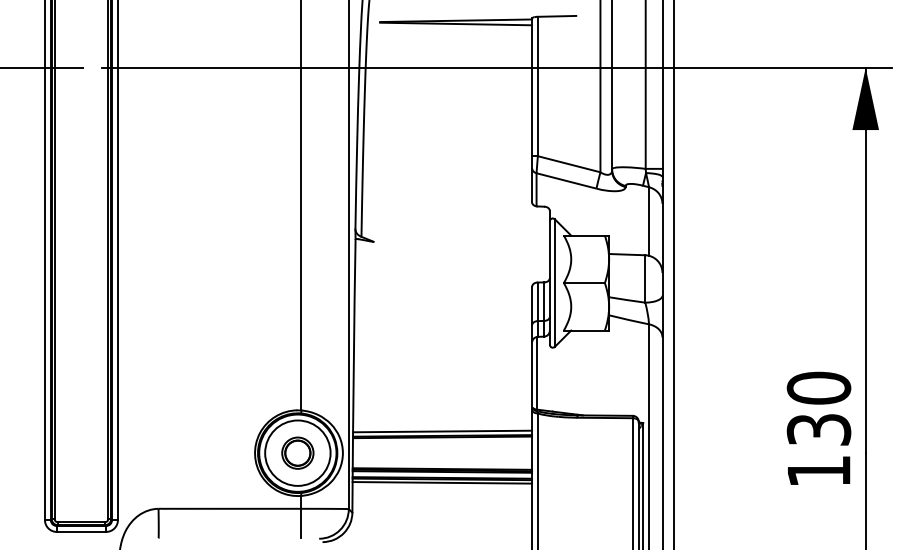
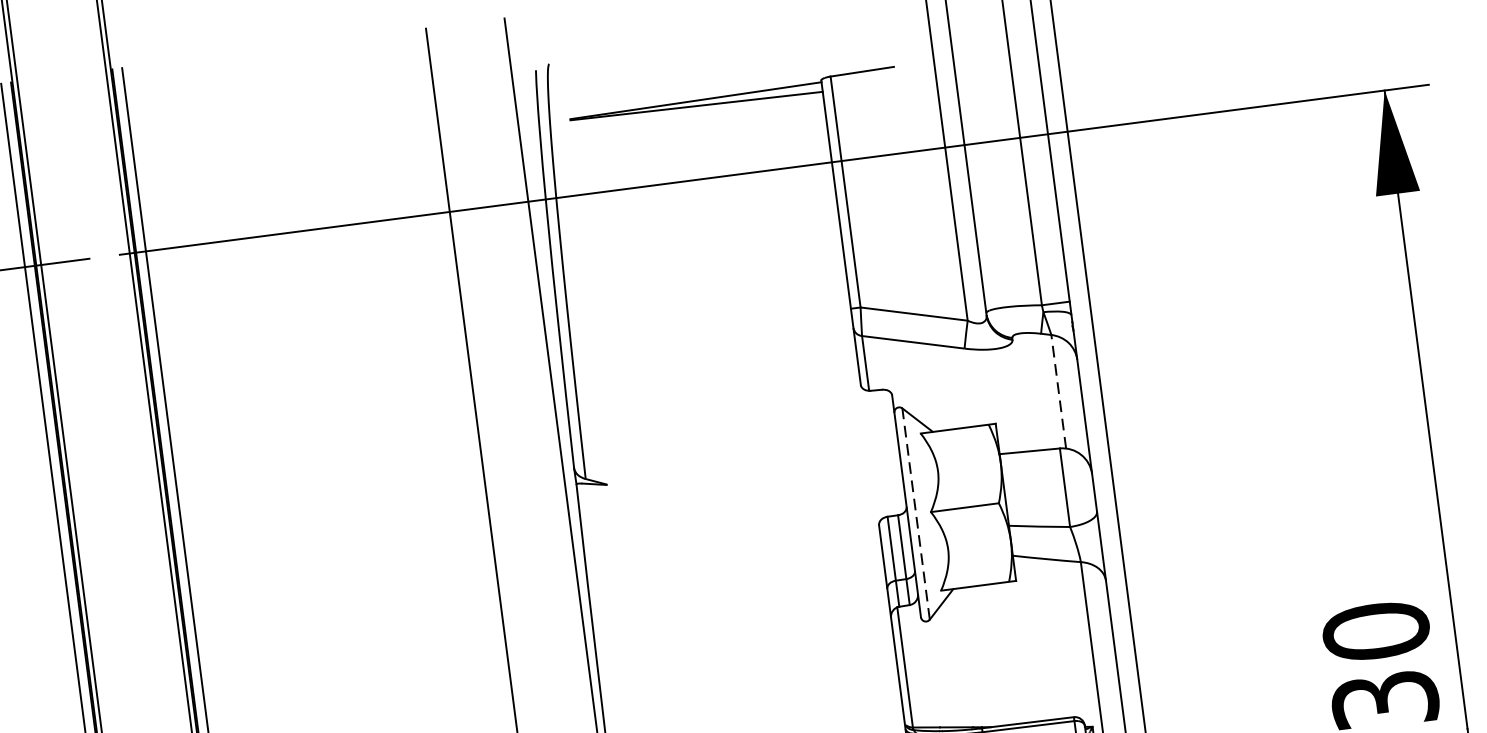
line: (649, 221) -> (1059, 391), solid -> dashed
line: (554, 283) -> (915, 514), solid -> dashed

